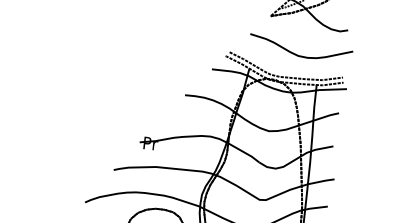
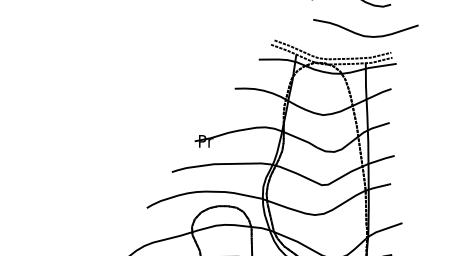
curve: (297, 54) -> (362, 34), moved

